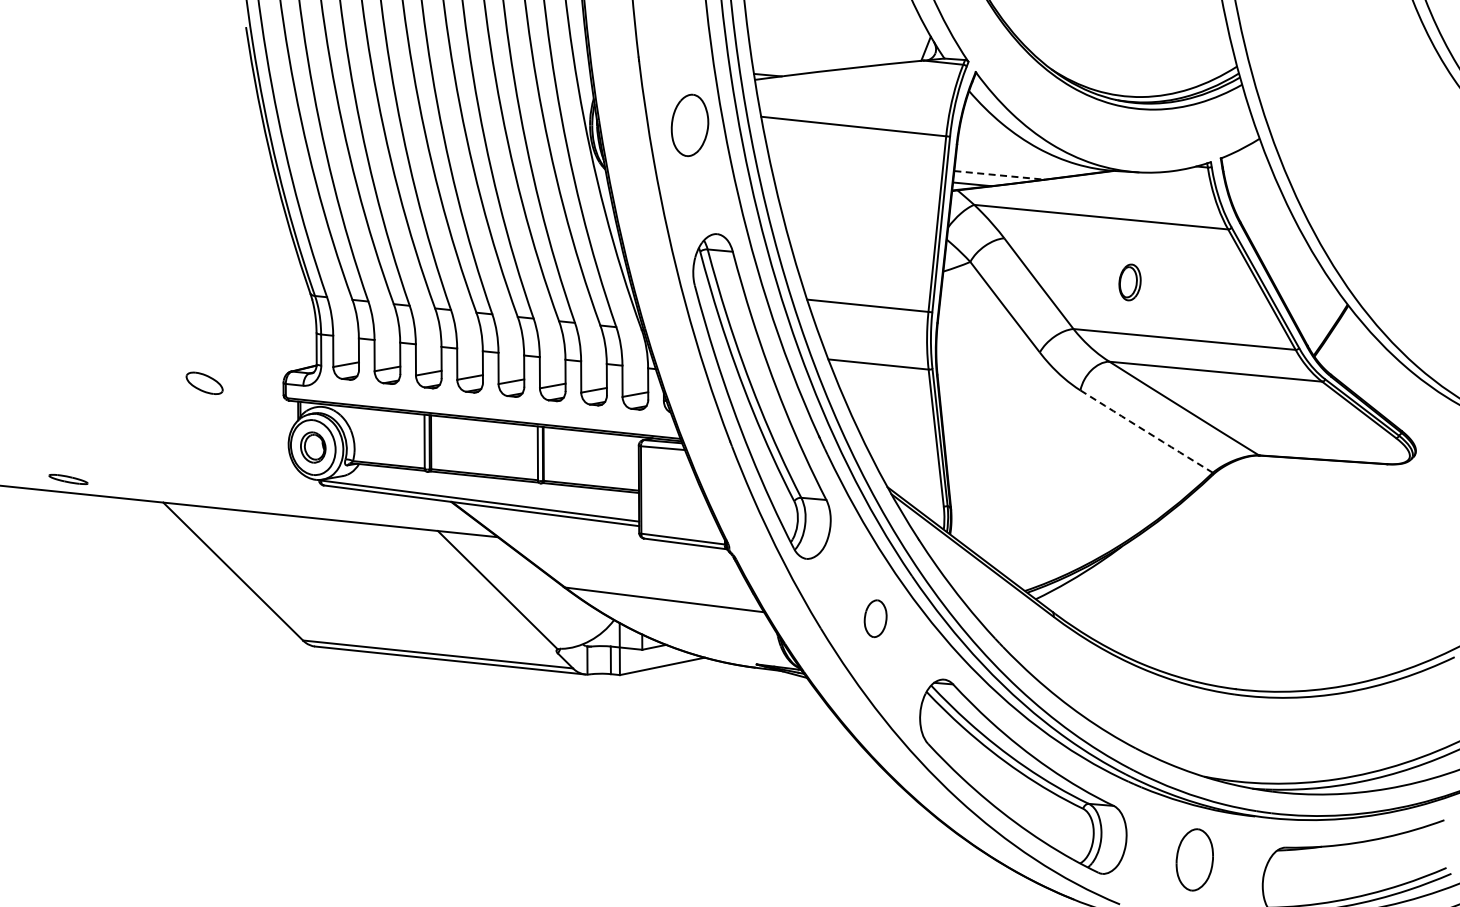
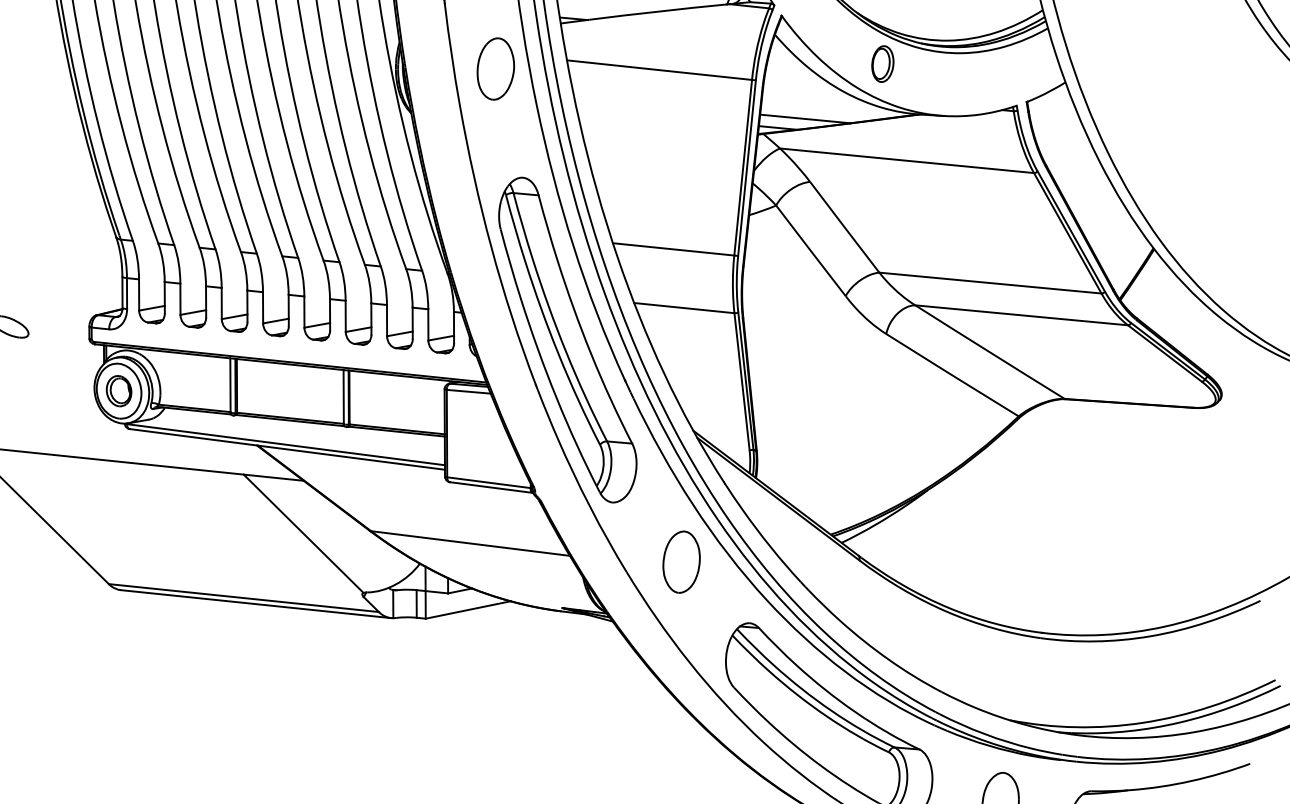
line: (1000, 175) -> (806, 119), dashed -> solid
part: (1129, 282) -> (882, 64), moved
arc: (1146, 431) -> (952, 375), dashed -> solid
part: (875, 618) -> (681, 562), size x1.67

